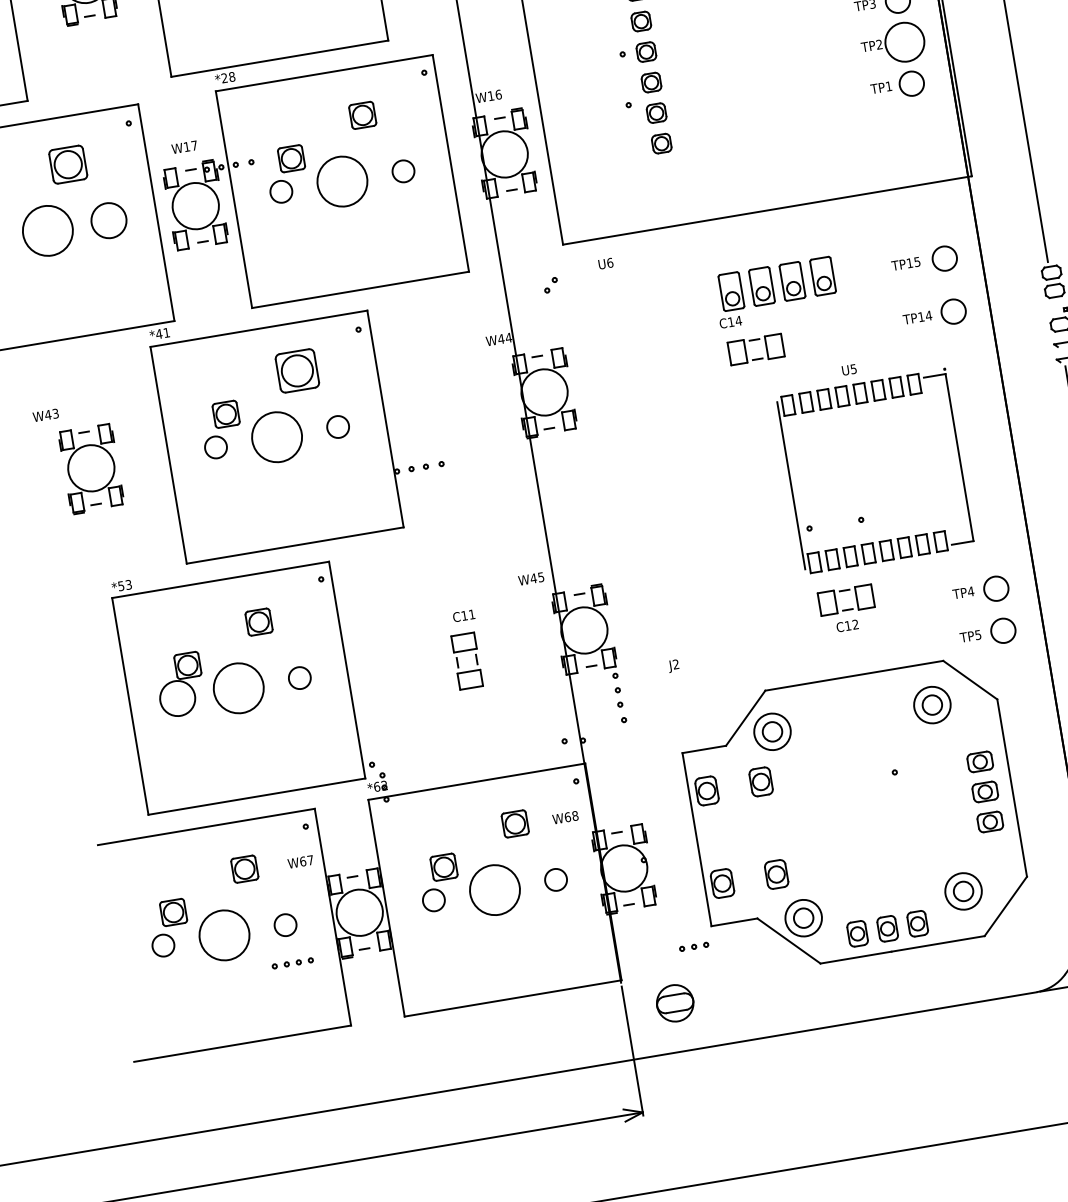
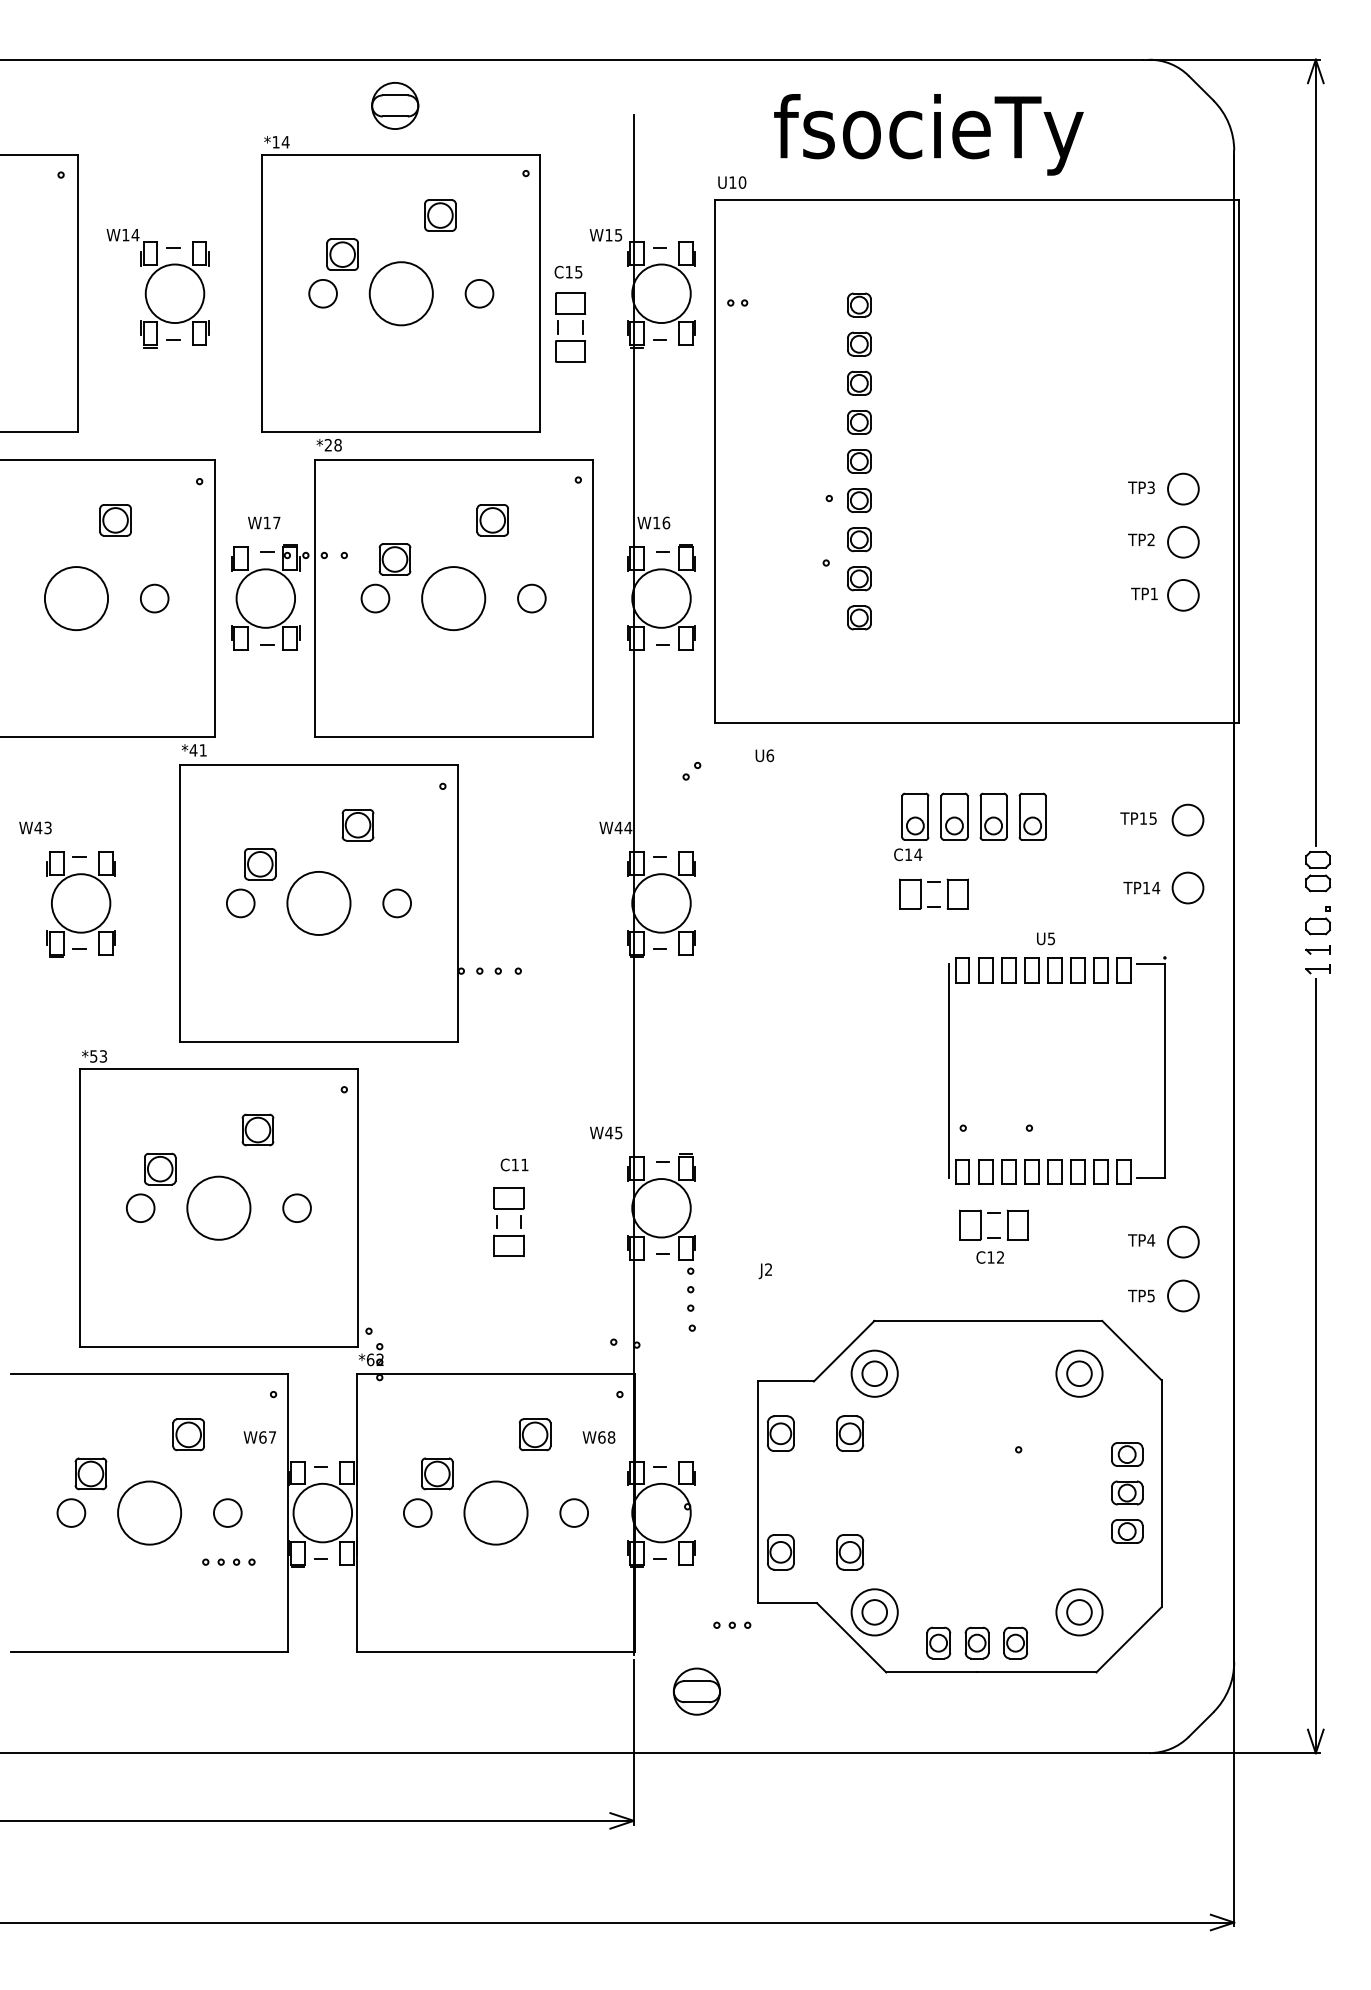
circle: (904, 41) -> (1183, 541), size x0.62
part: (68, 164) -> (115, 520), size x0.71
circle: (108, 220) -> (154, 598), size x0.62
part: (296, 371) -> (357, 825), size x0.62
circle: (177, 698) -> (140, 1208), size x0.62

